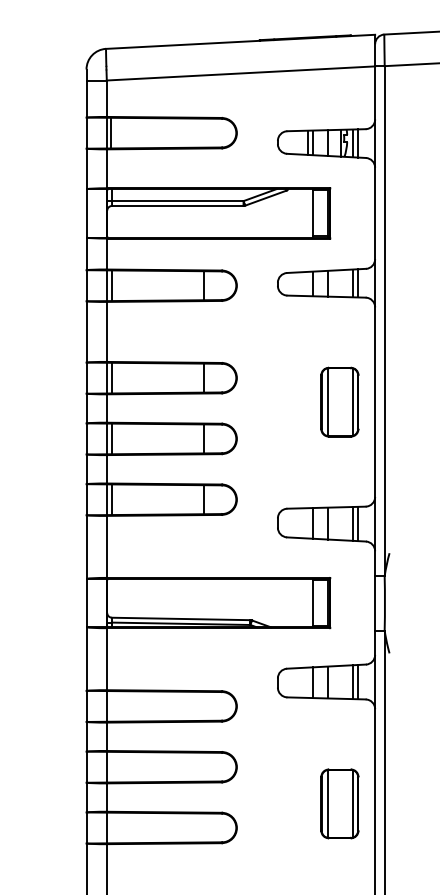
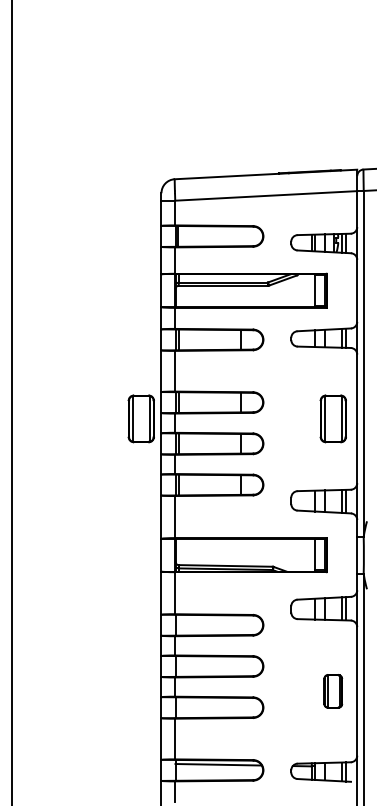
part: (55, 401) -> (140, 418), added
part: (338, 804) -> (332, 691), size x0.7

